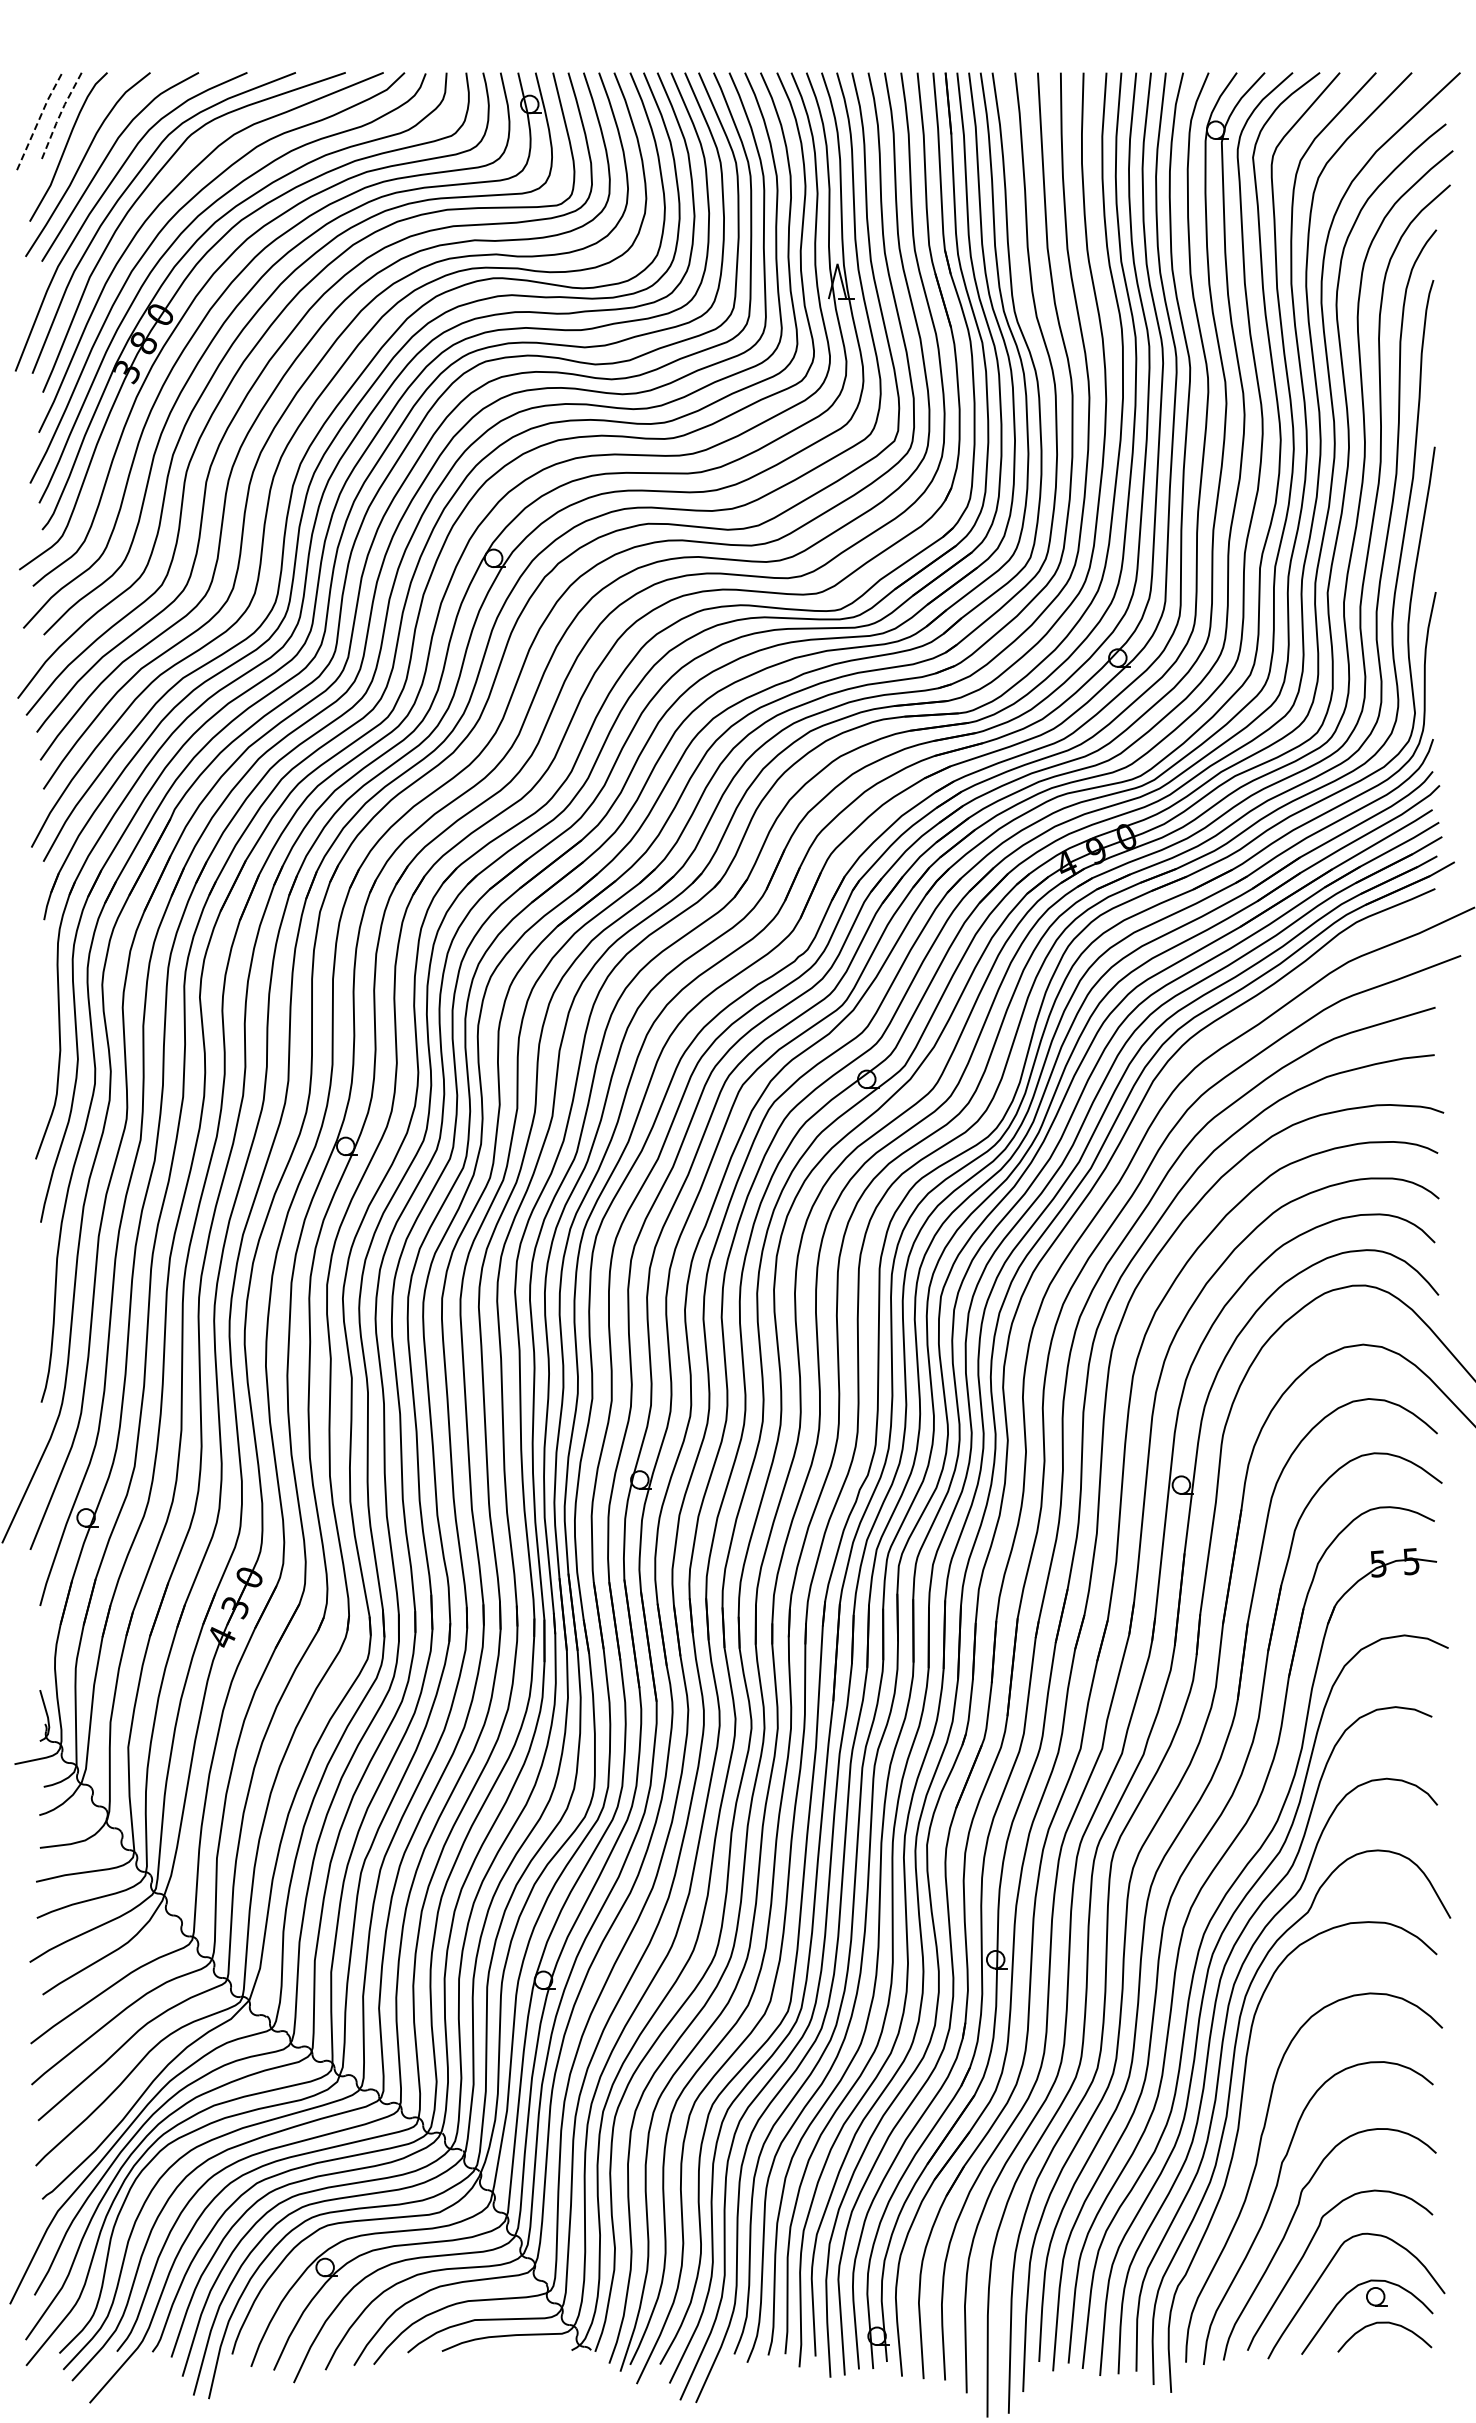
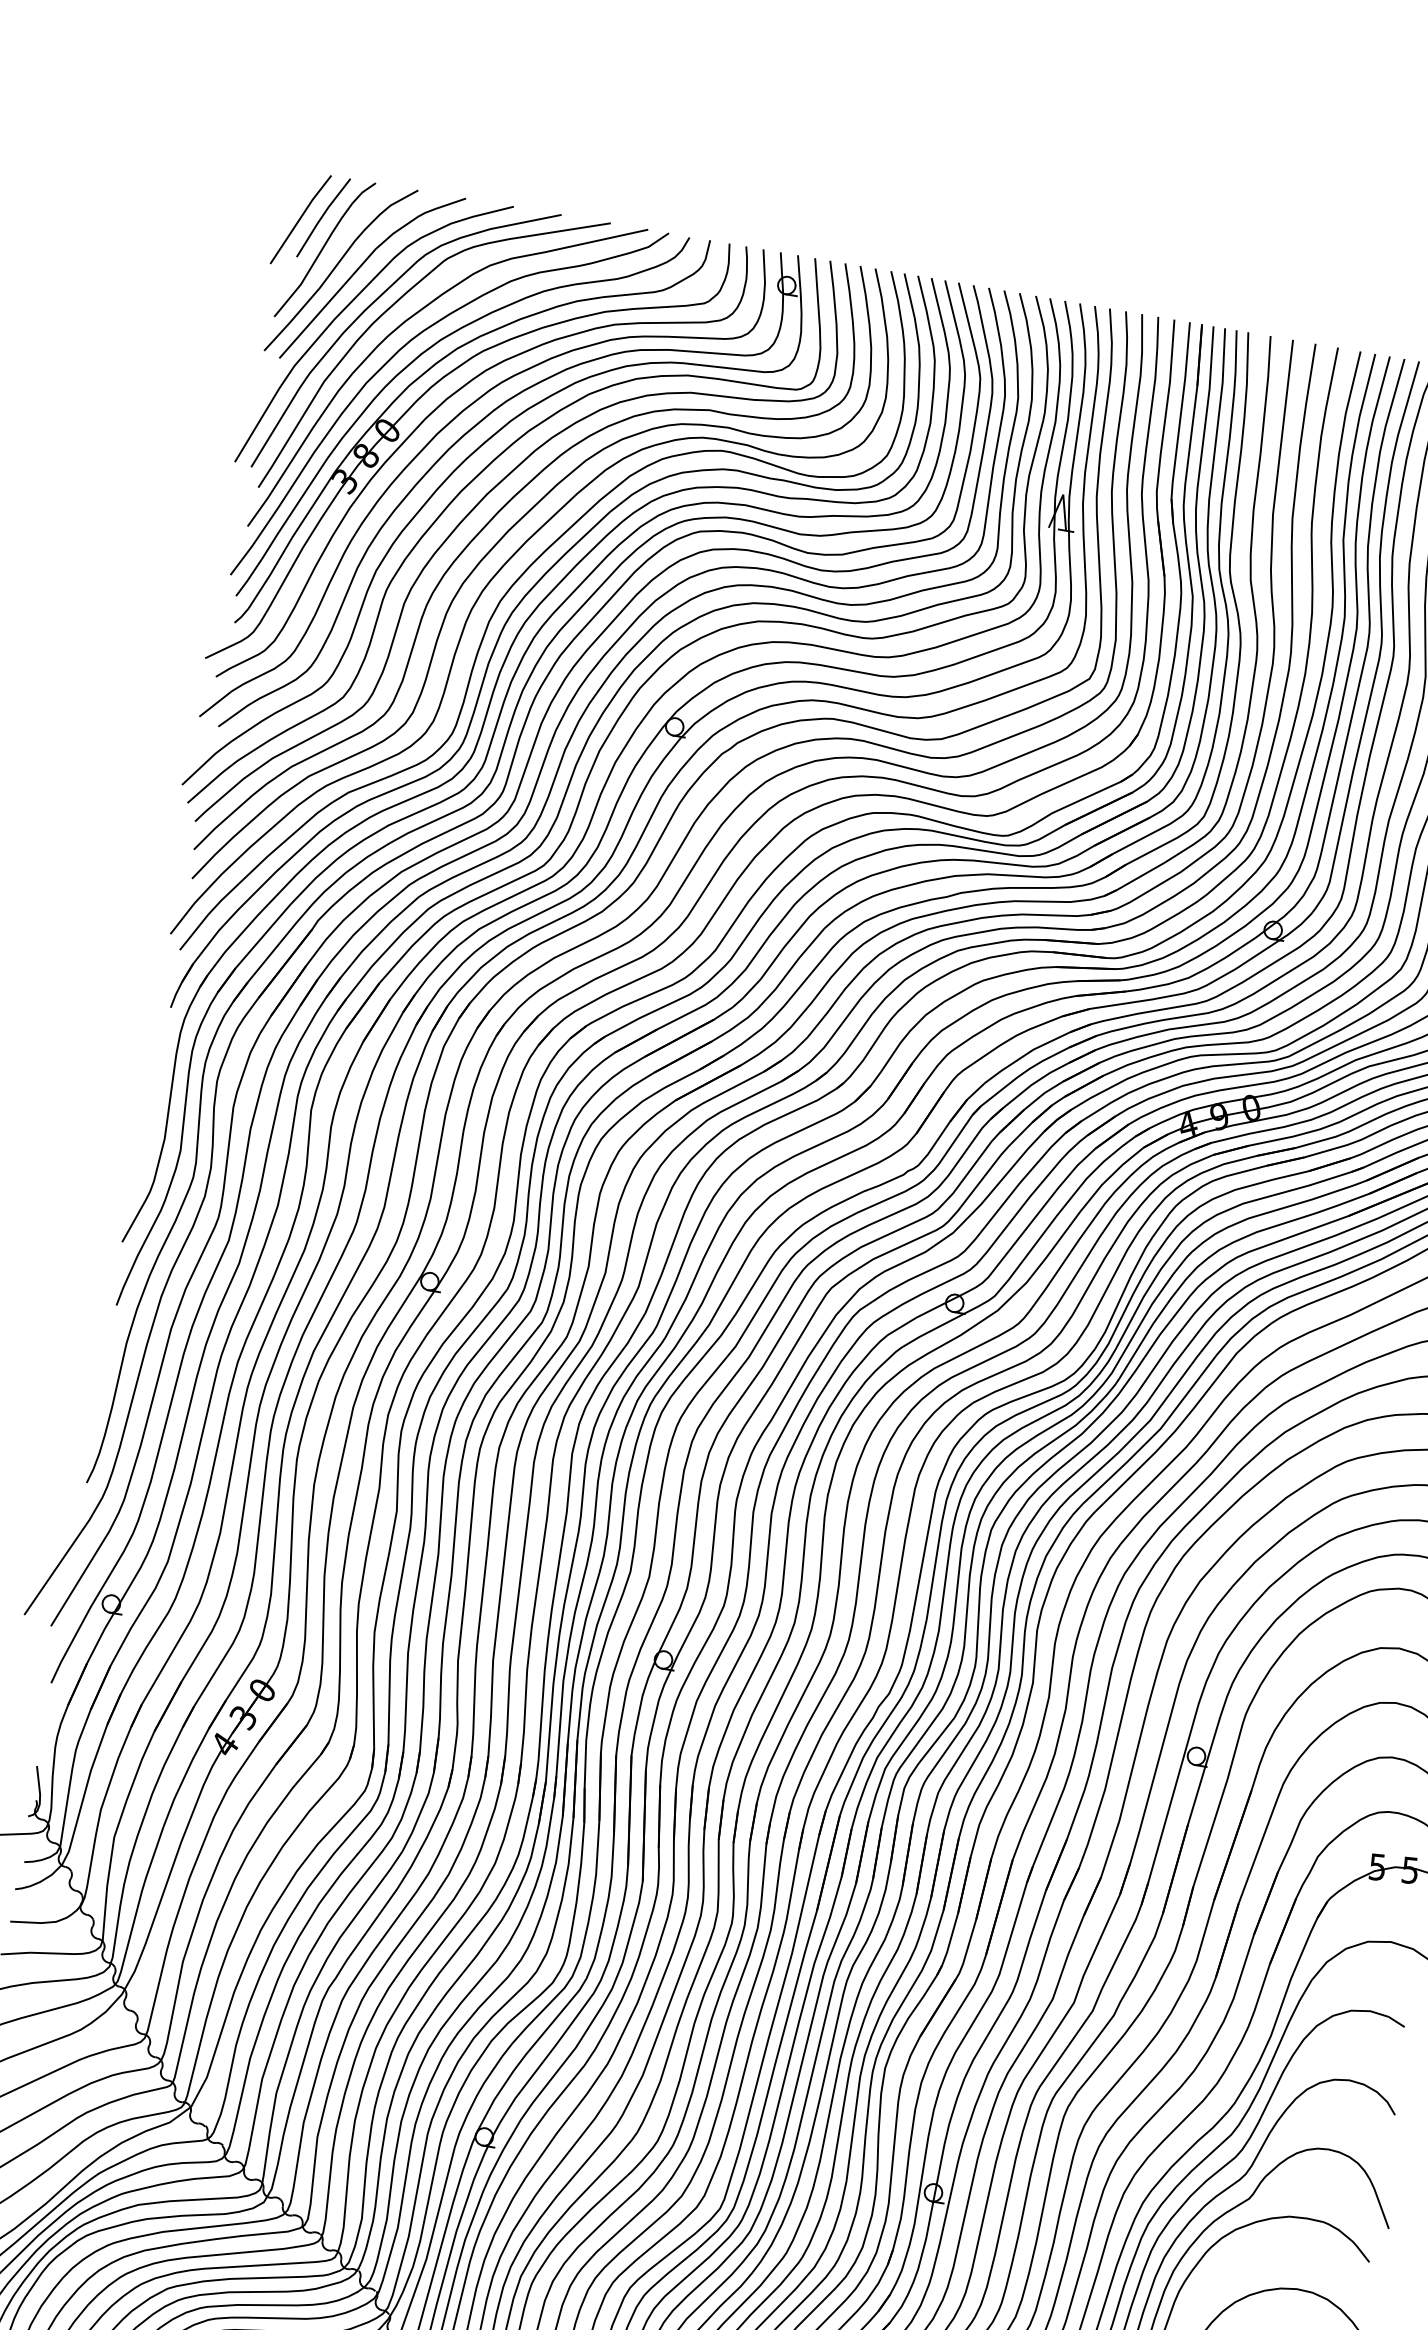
line: (60, 115) -> (322, 217), dashed -> solid
line: (39, 119) -> (301, 217), dashed -> solid

